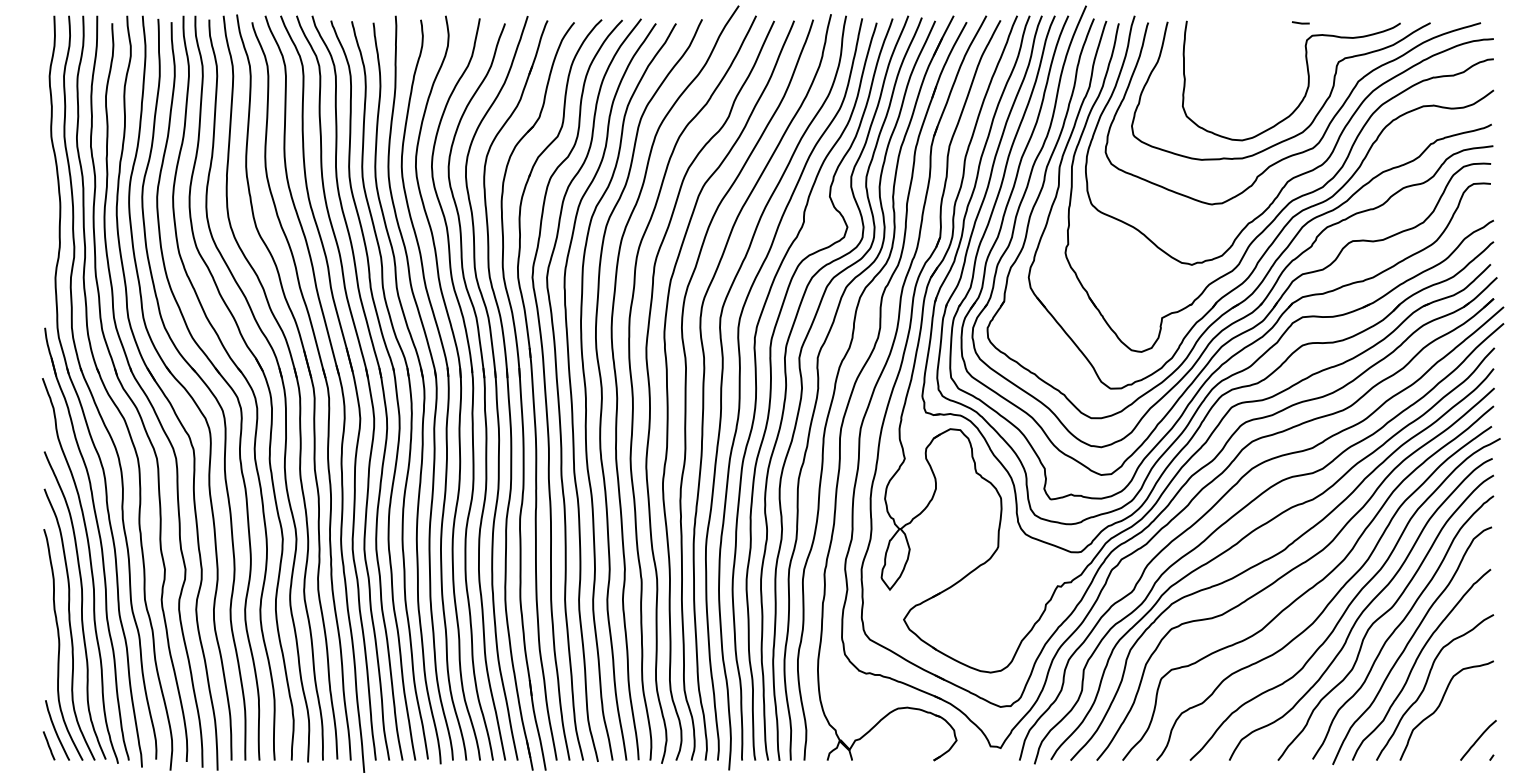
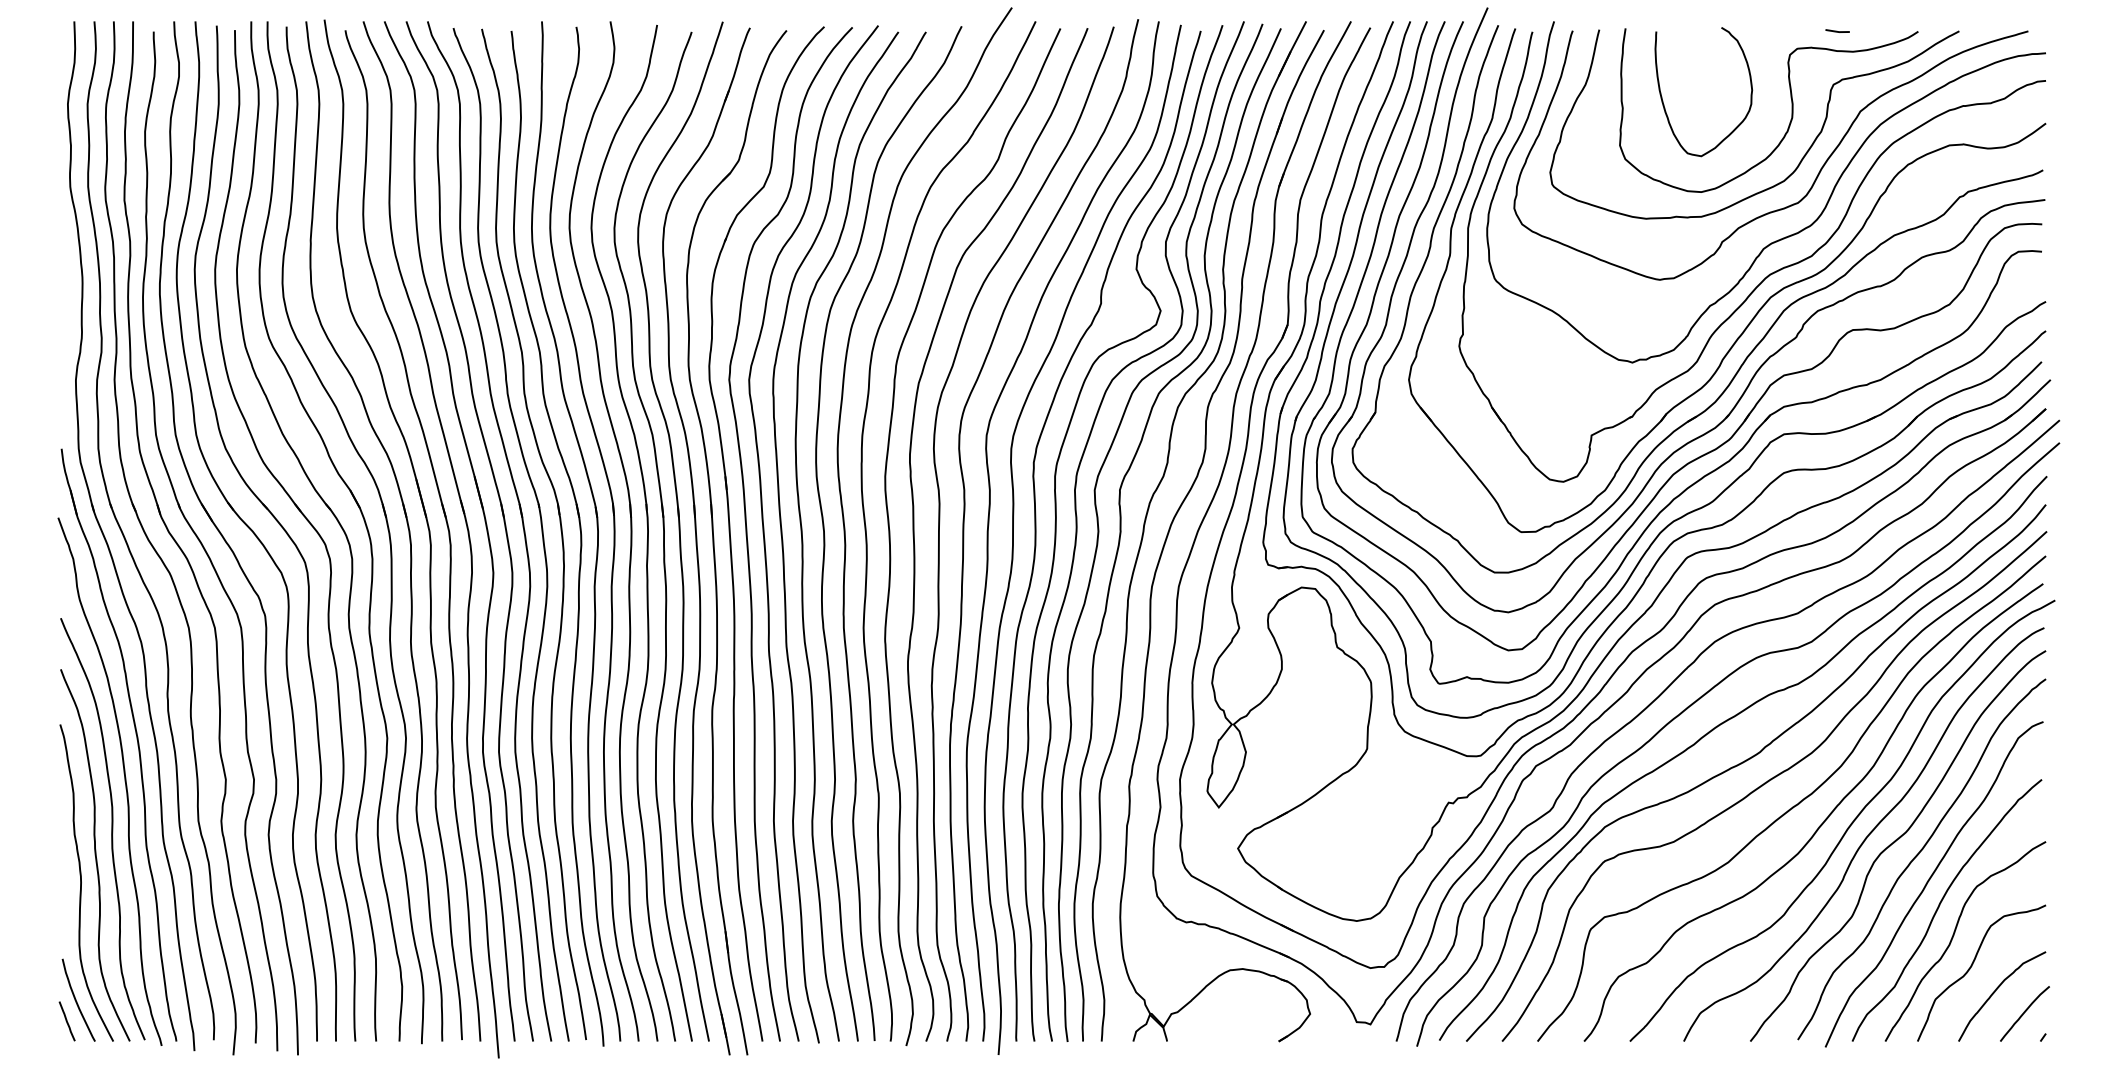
line: (1300, 22) -> (1836, 30), moved
curve: (1214, 73) -> (1663, 100), added
curve: (1456, 724) -> (1995, 992), added

